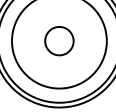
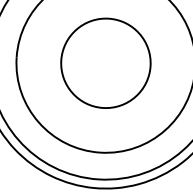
circle: (59, 40) -> (106, 62), size x1.67

